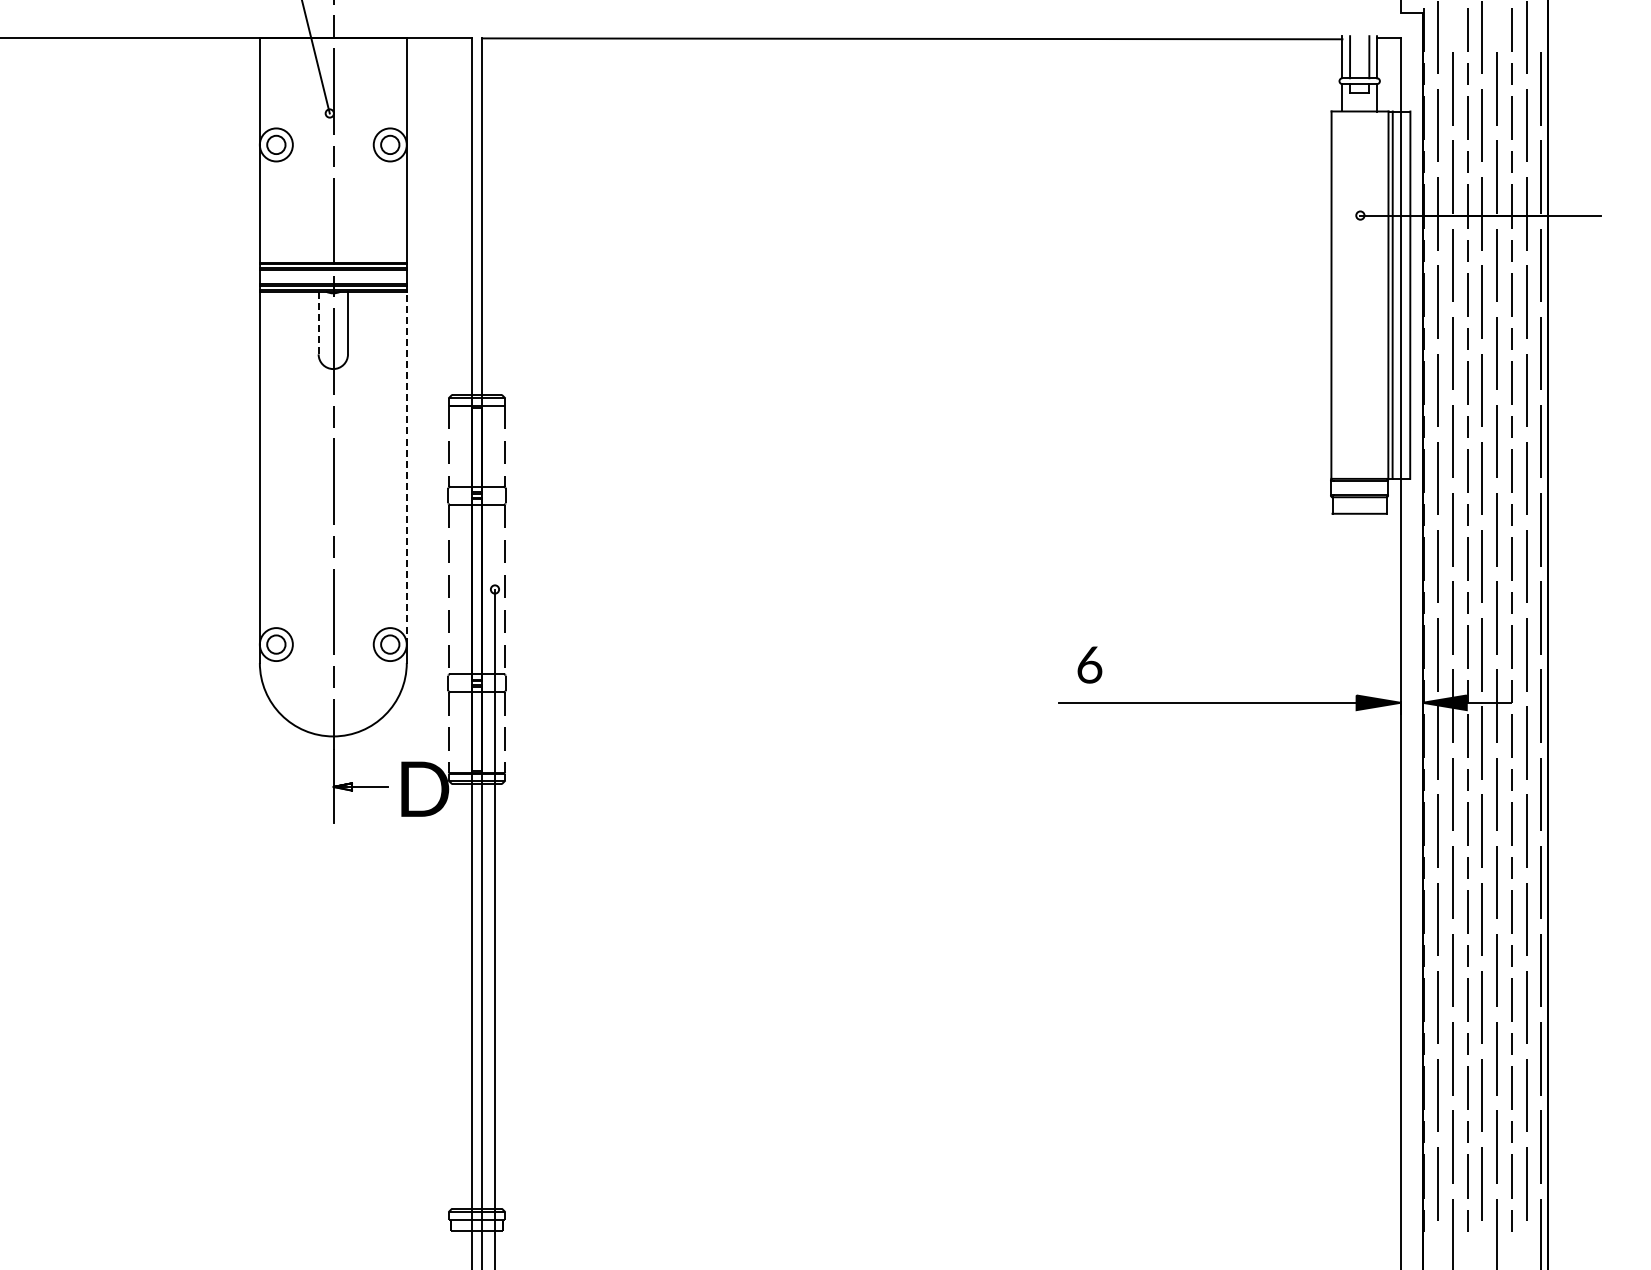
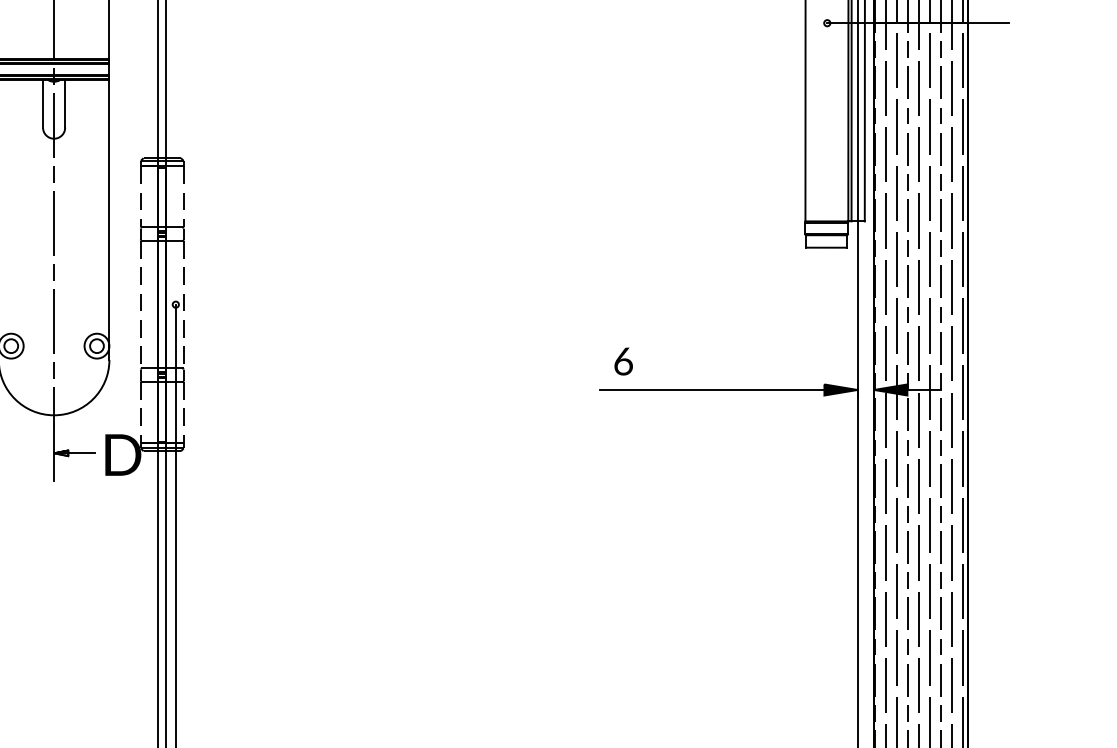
line: (318, 323) -> (42, 104), dashed -> solid
line: (406, 467) -> (109, 212), dashed -> solid

